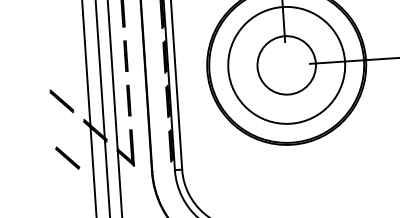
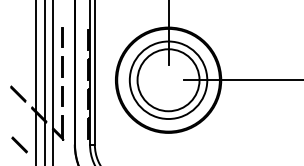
circle: (286, 64) -> (168, 79), size x1.6
line: (67, 157) -> (19, 144), moved

